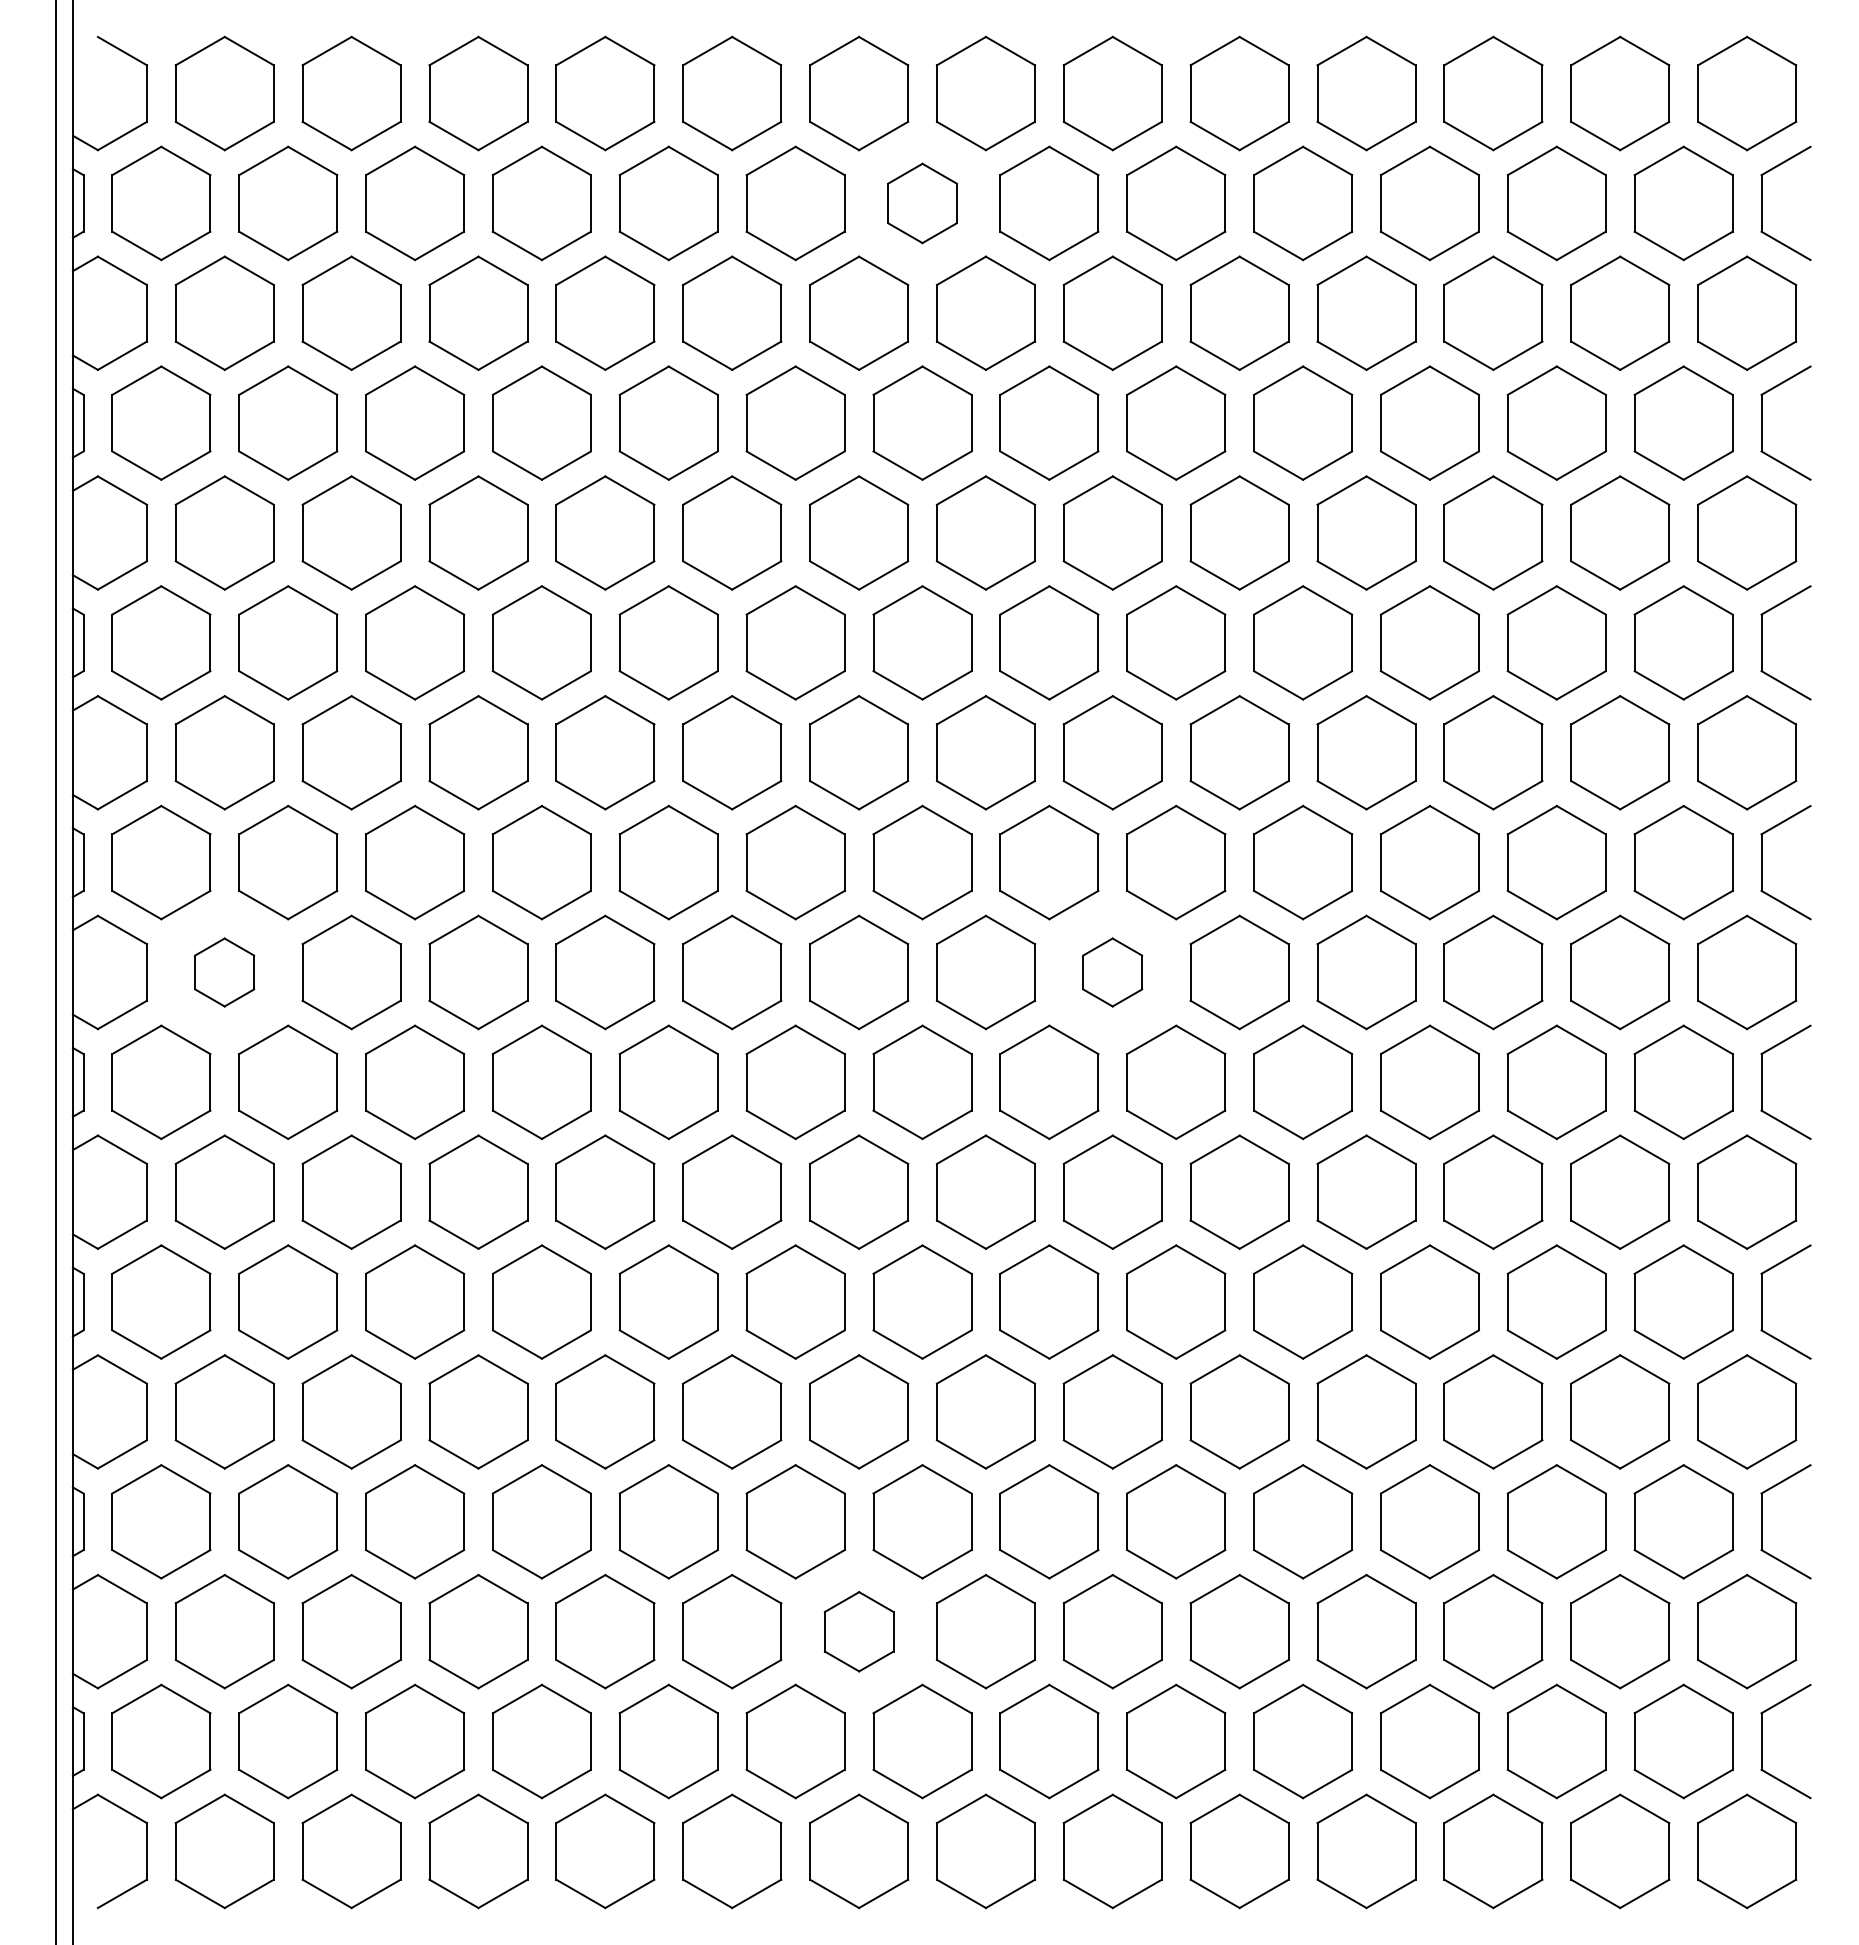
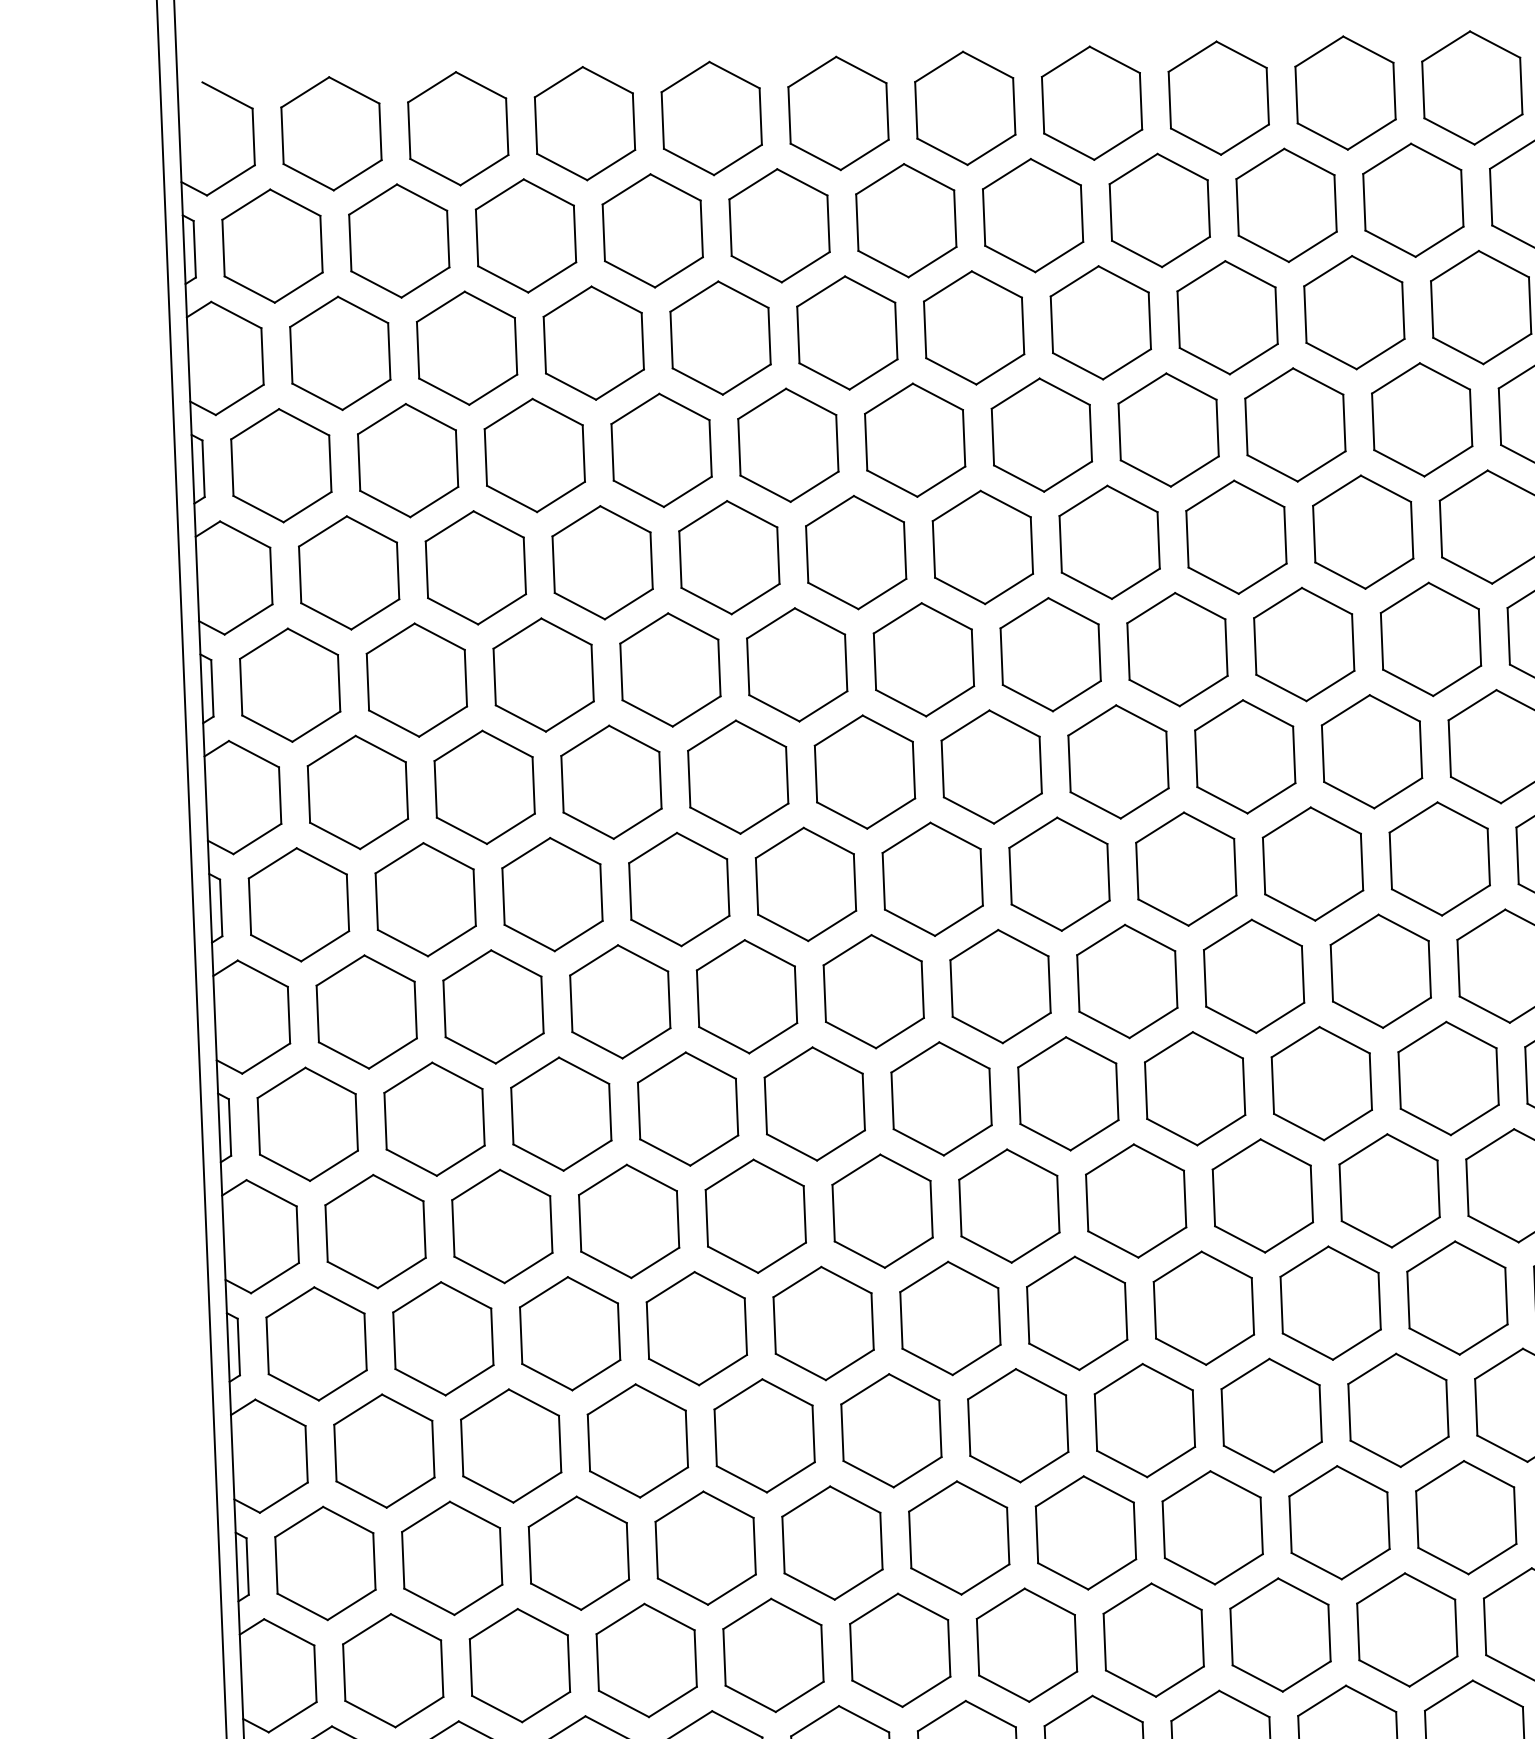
part: (922, 203) -> (1033, 215), size x1.43
part: (224, 972) -> (366, 1012), size x1.67
part: (1112, 972) -> (1253, 976), size x1.67
part: (859, 1631) -> (1027, 1645), size x1.43

